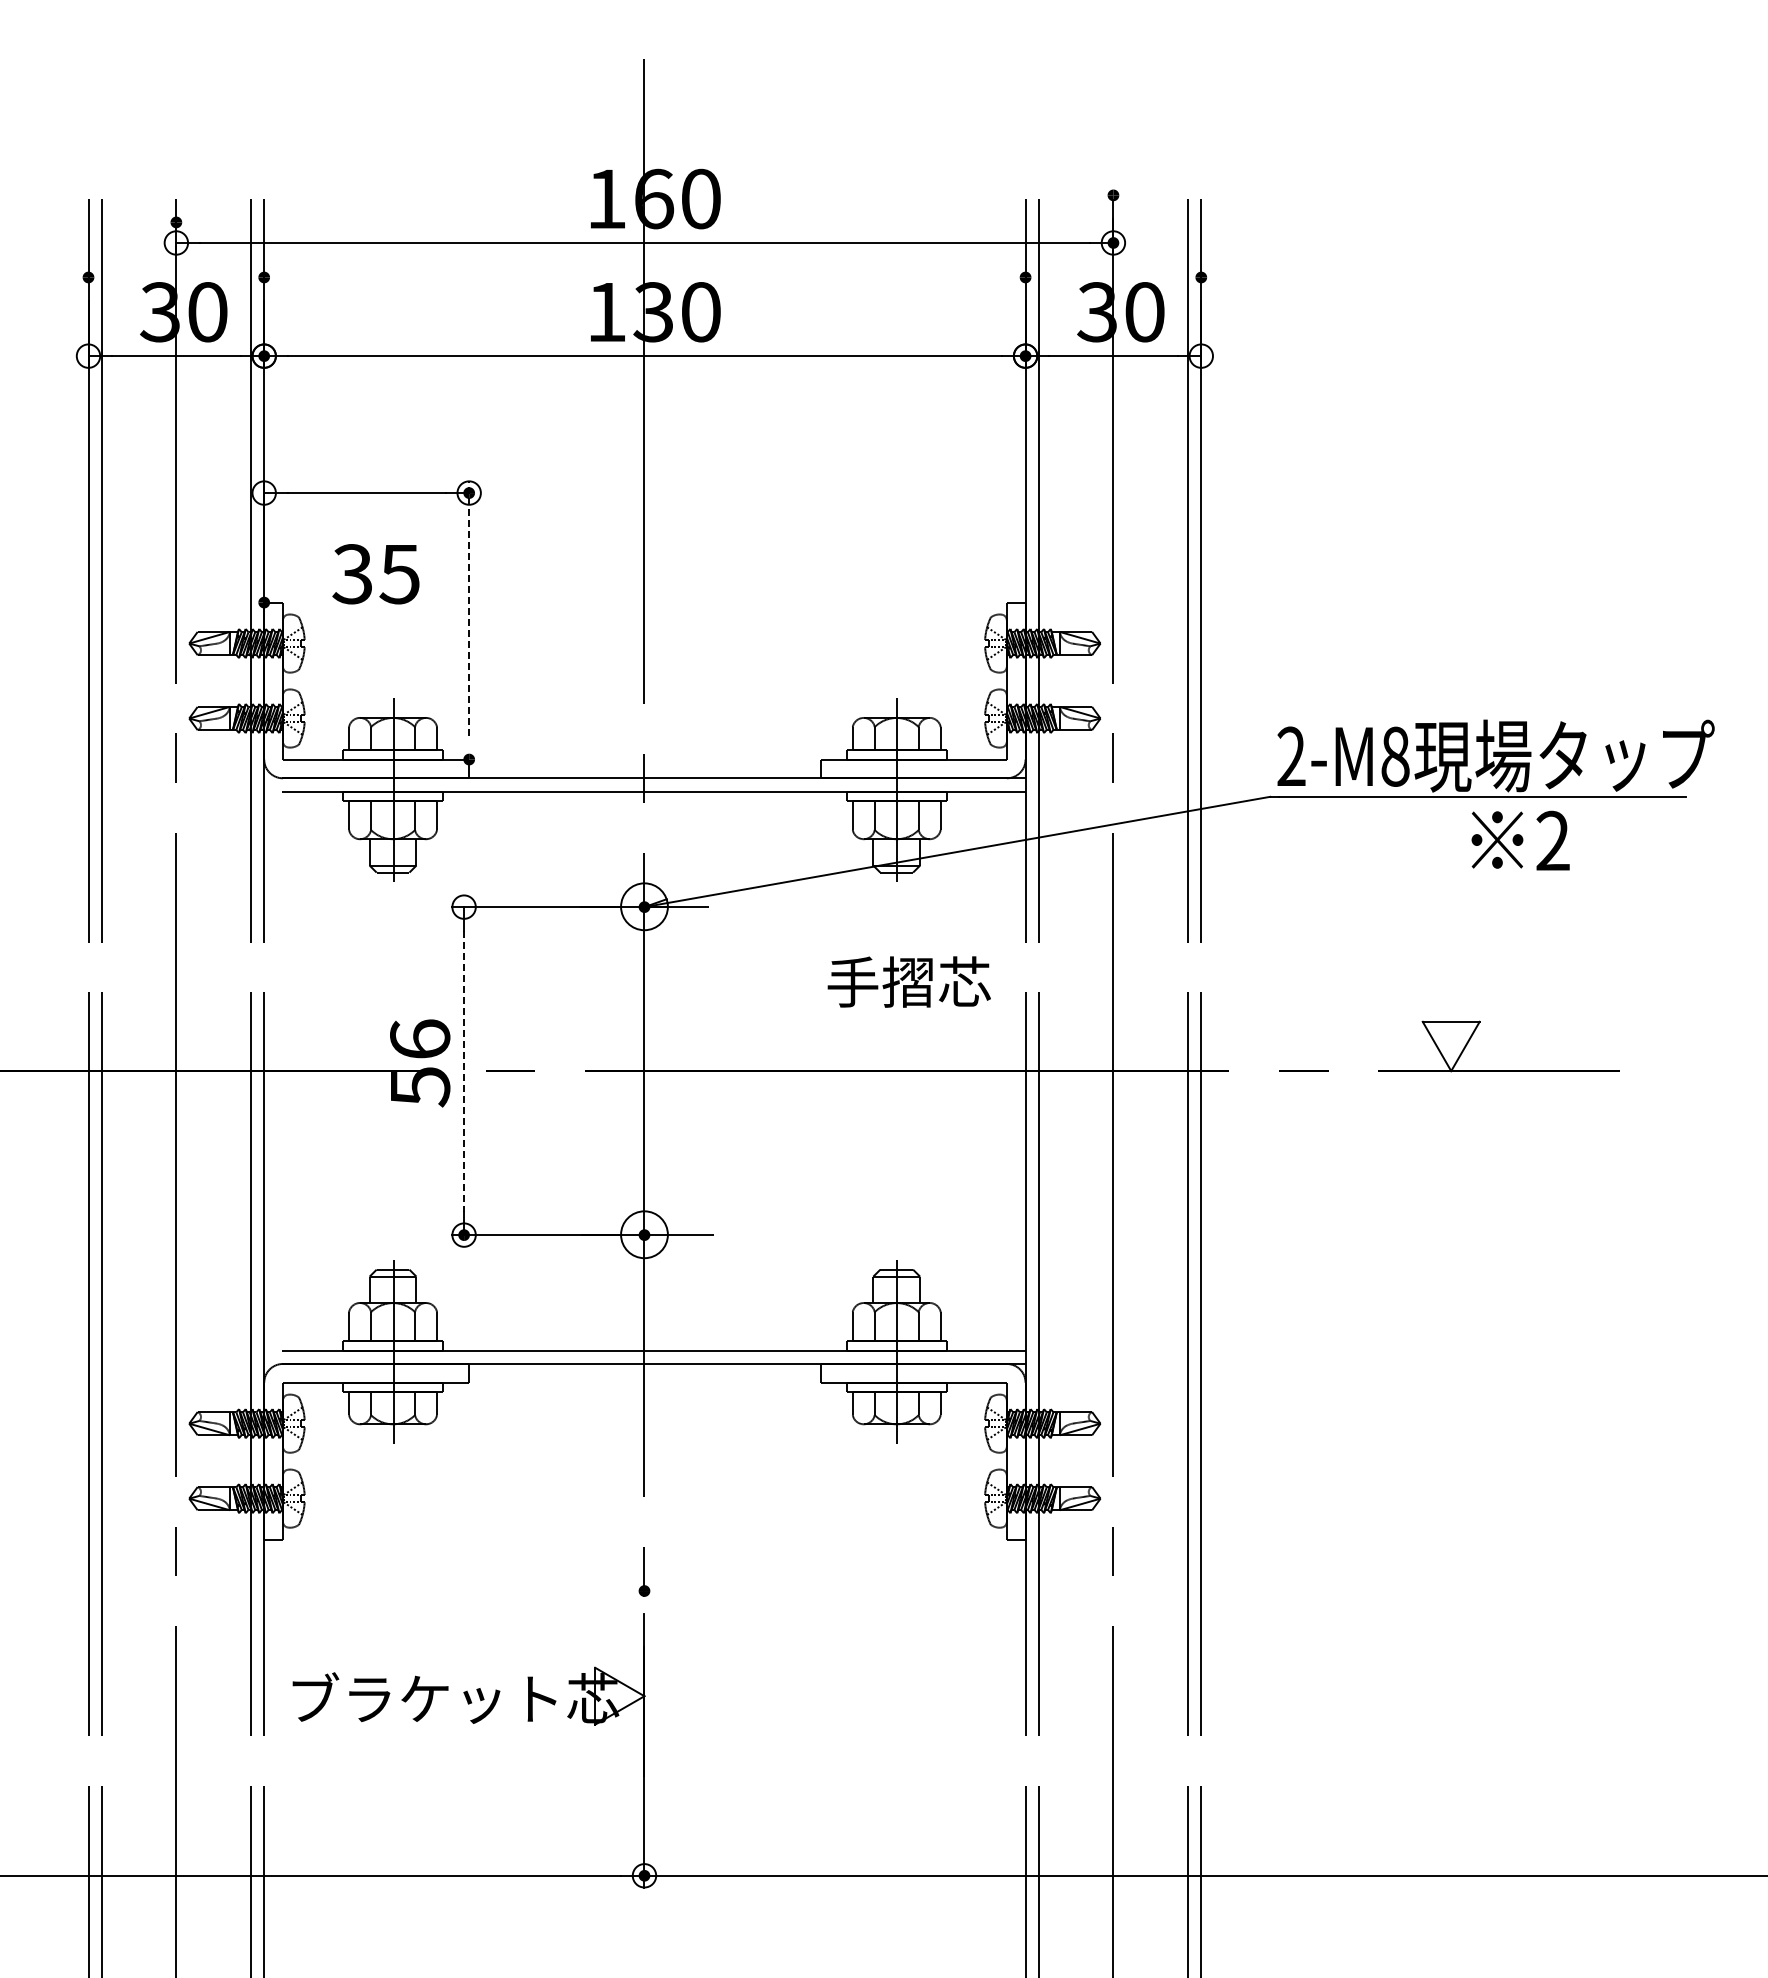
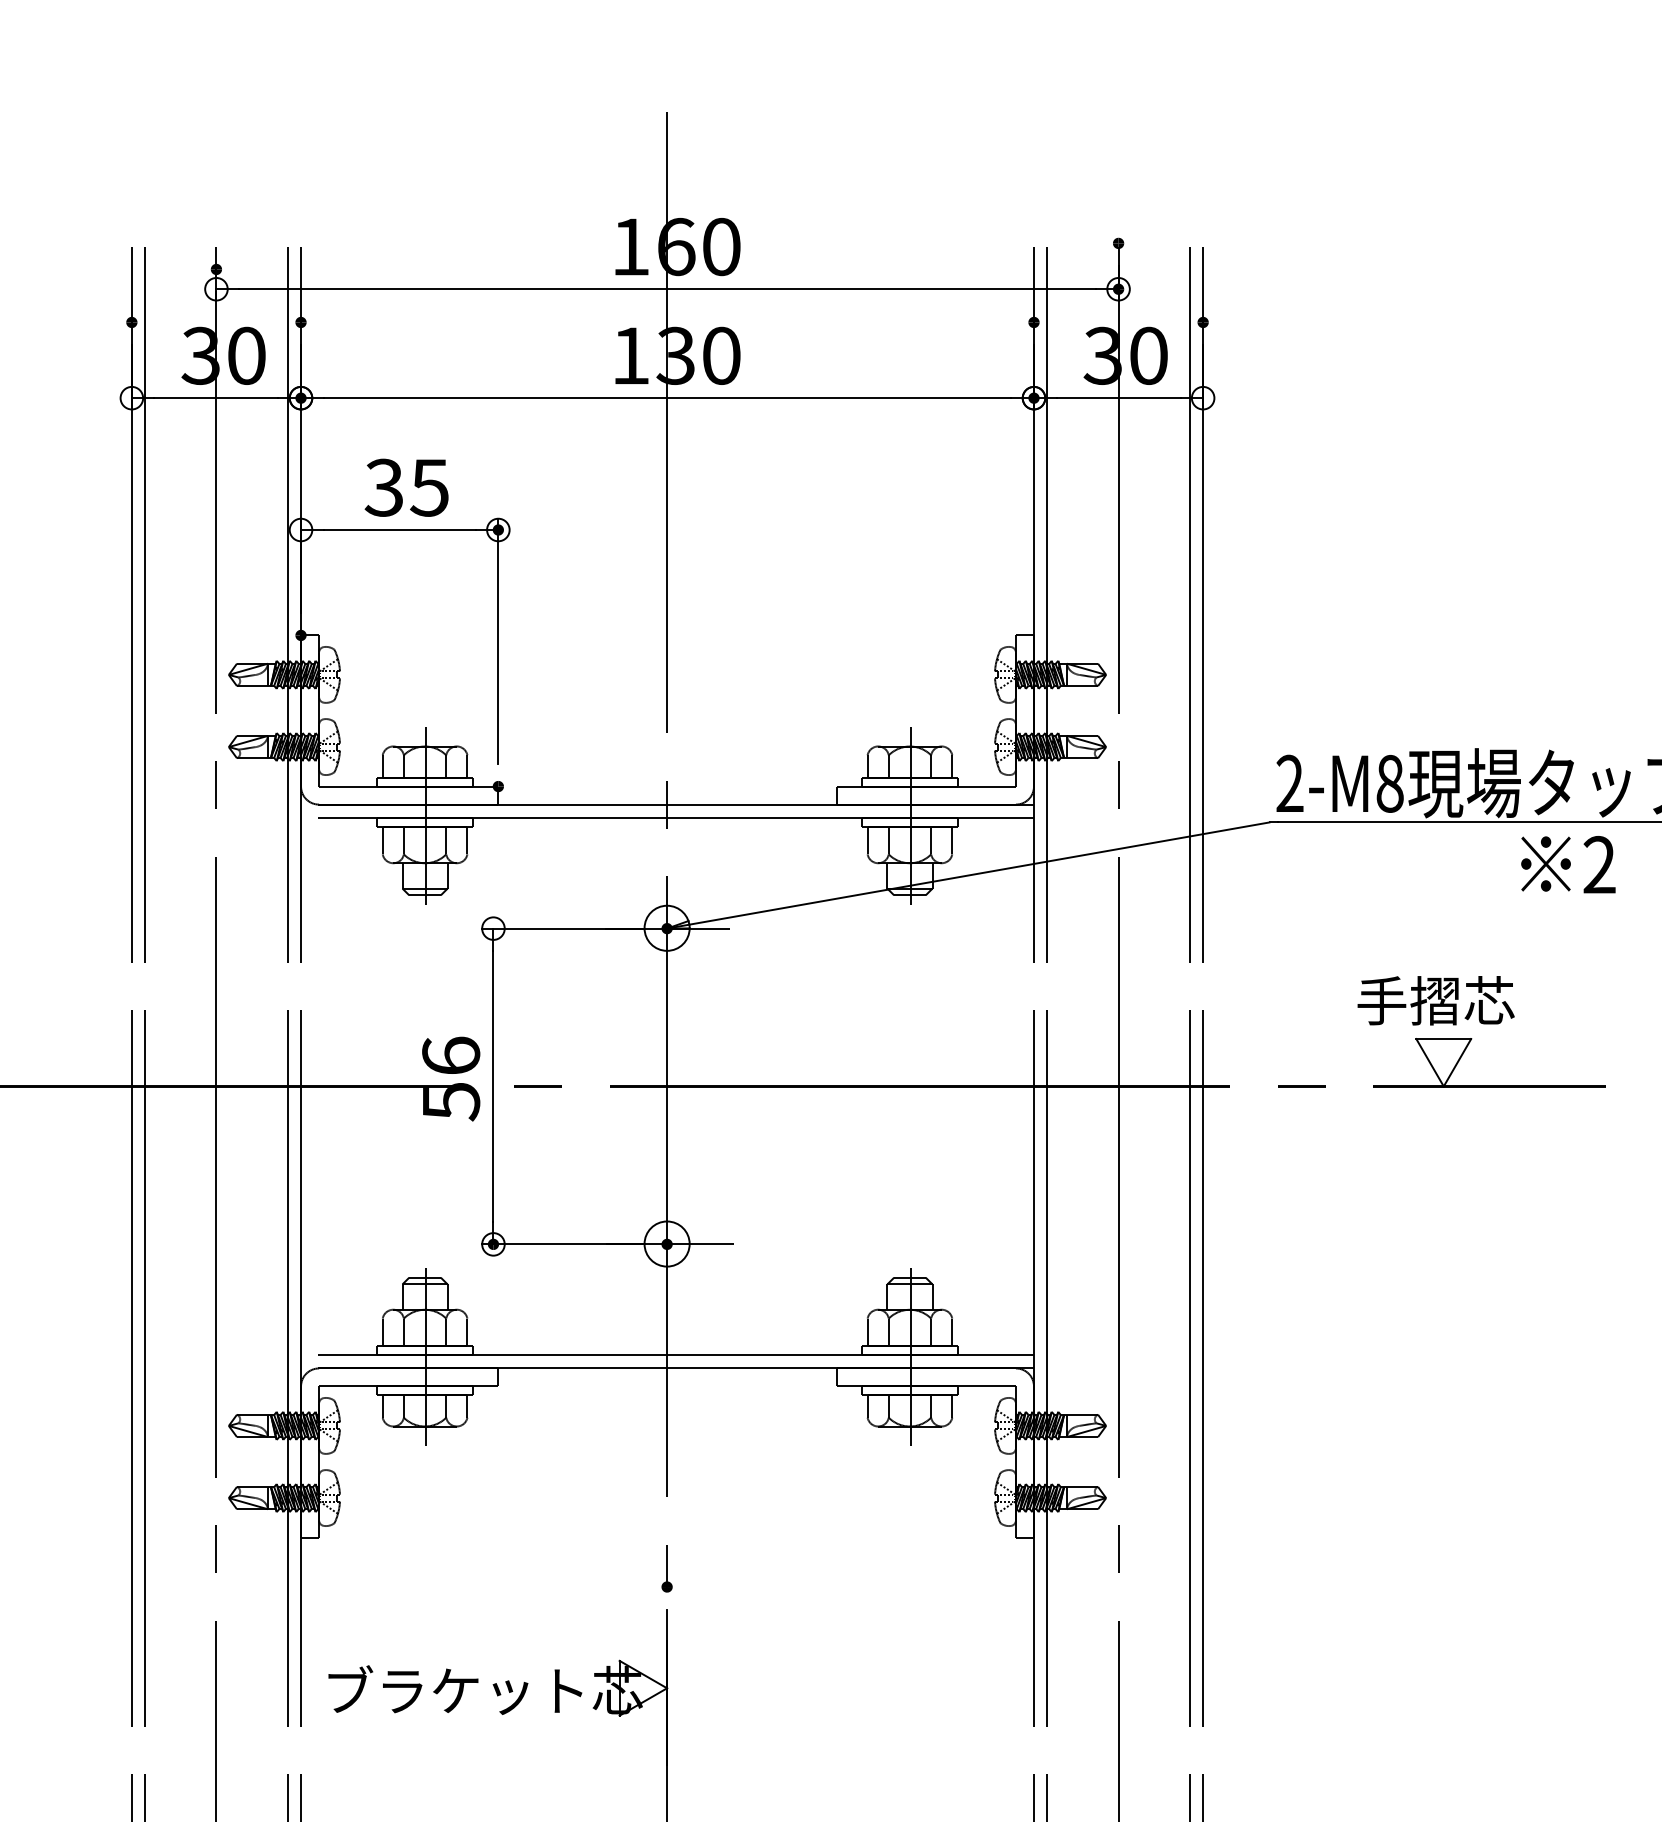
text: (375, 574) -> (406, 488), moved
line: (469, 608) -> (498, 641), dashed -> solid
text: (1520, 840) -> (1568, 864), moved
text: (908, 981) -> (1435, 1000), moved
line: (464, 1071) -> (493, 1086), dashed -> solid

